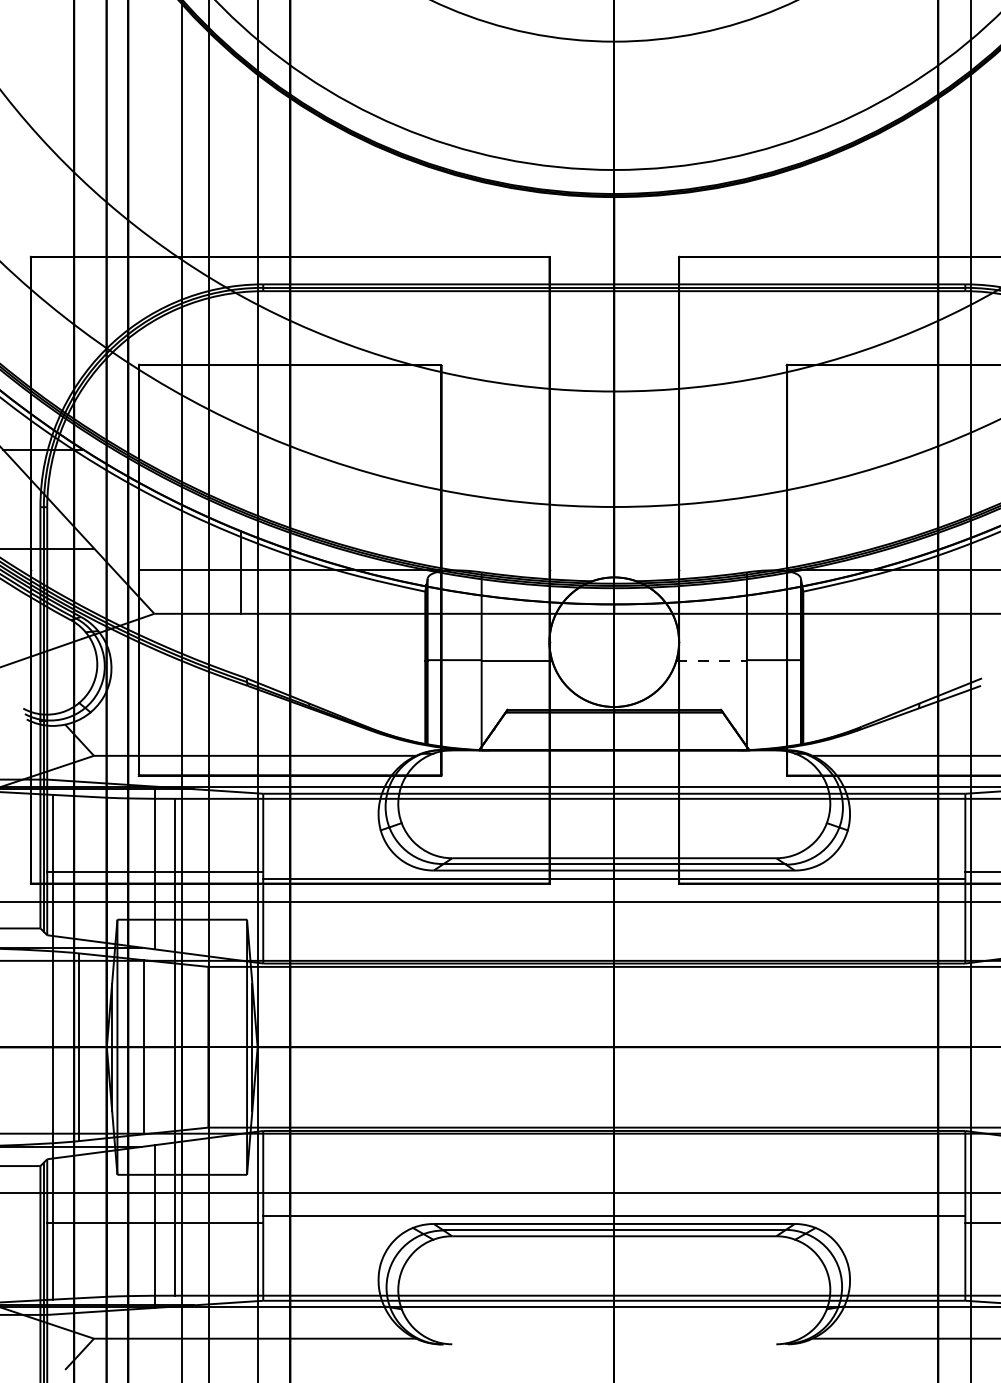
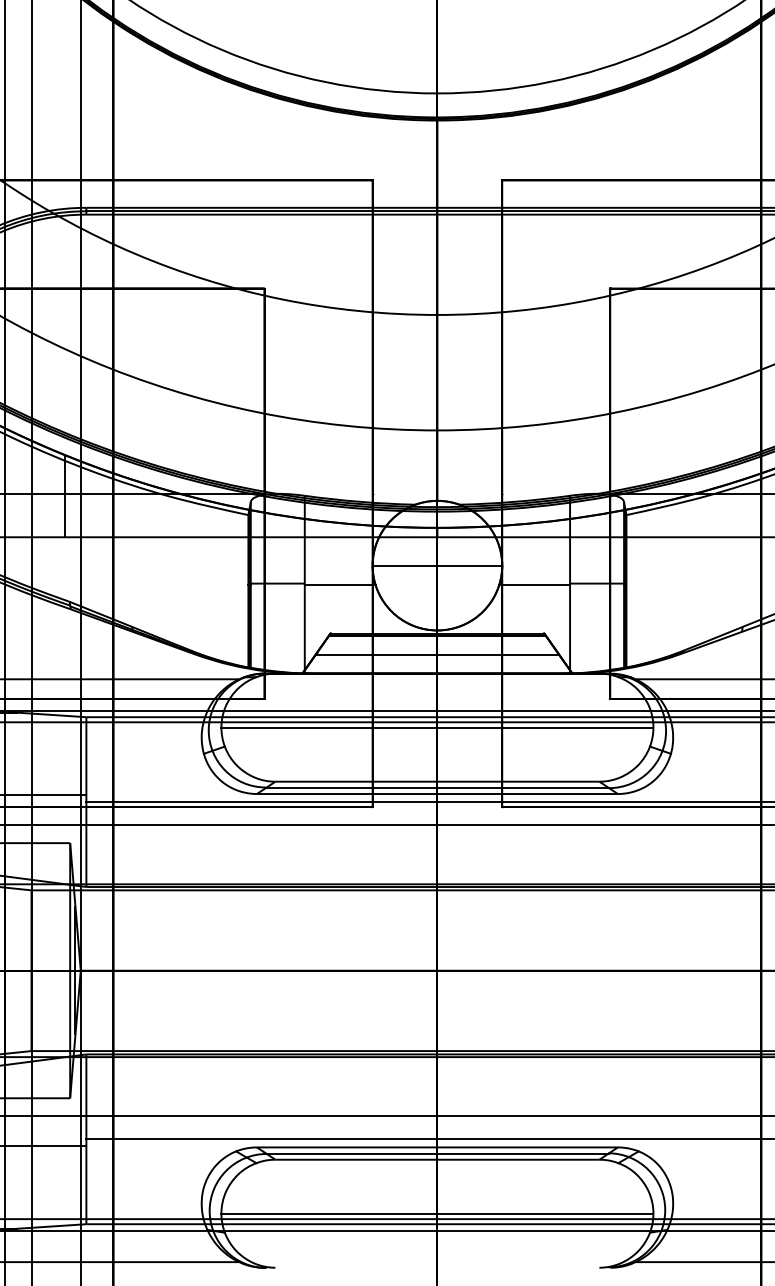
line: (614, 642) -> (437, 565), added
line: (712, 661) -> (535, 584), dashed -> solid
line: (614, 731) -> (437, 654), added
line: (614, 804) -> (437, 727), added
line: (614, 1290) -> (437, 1213), added

